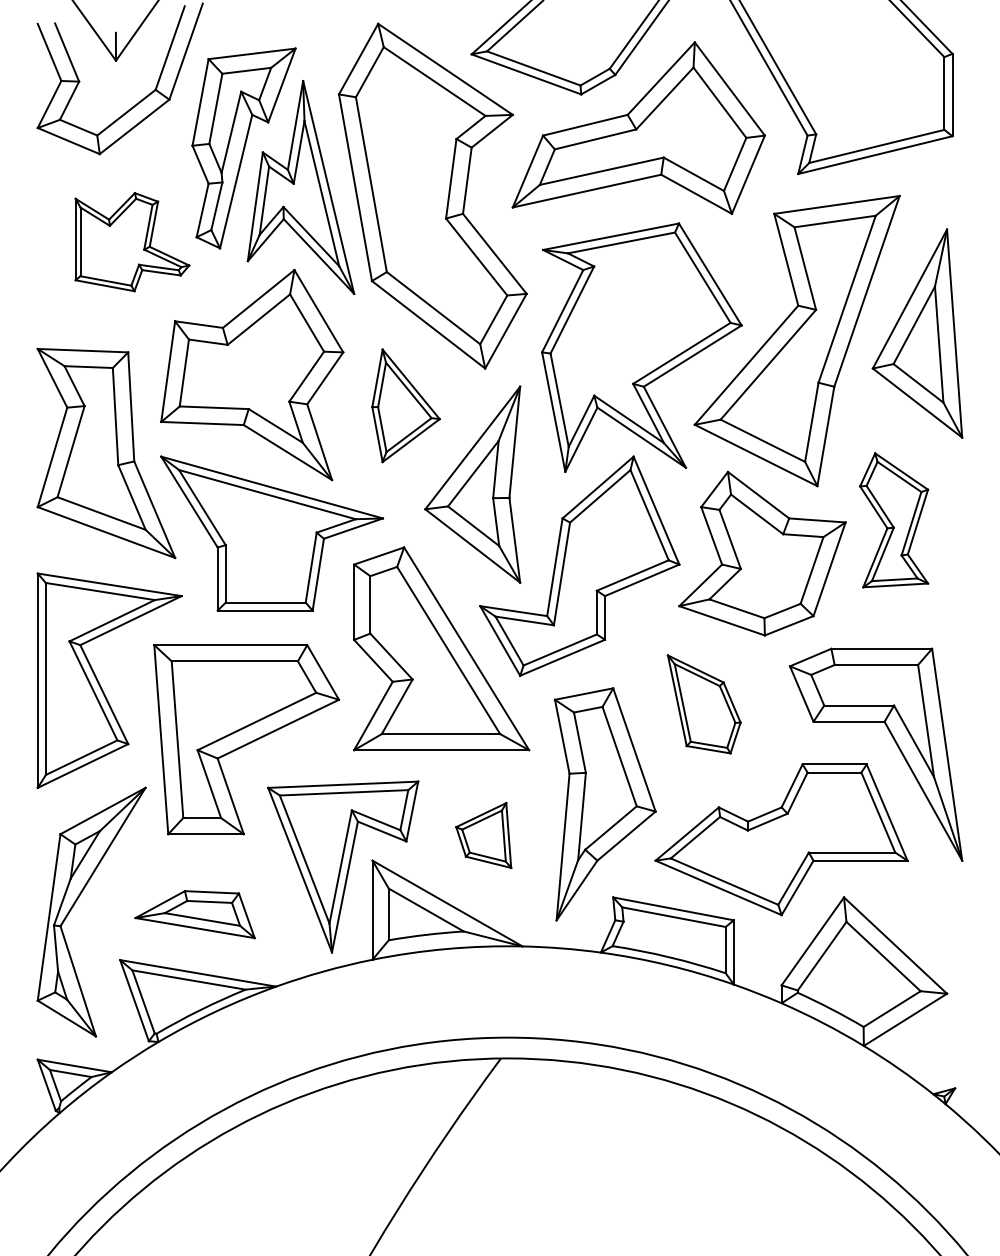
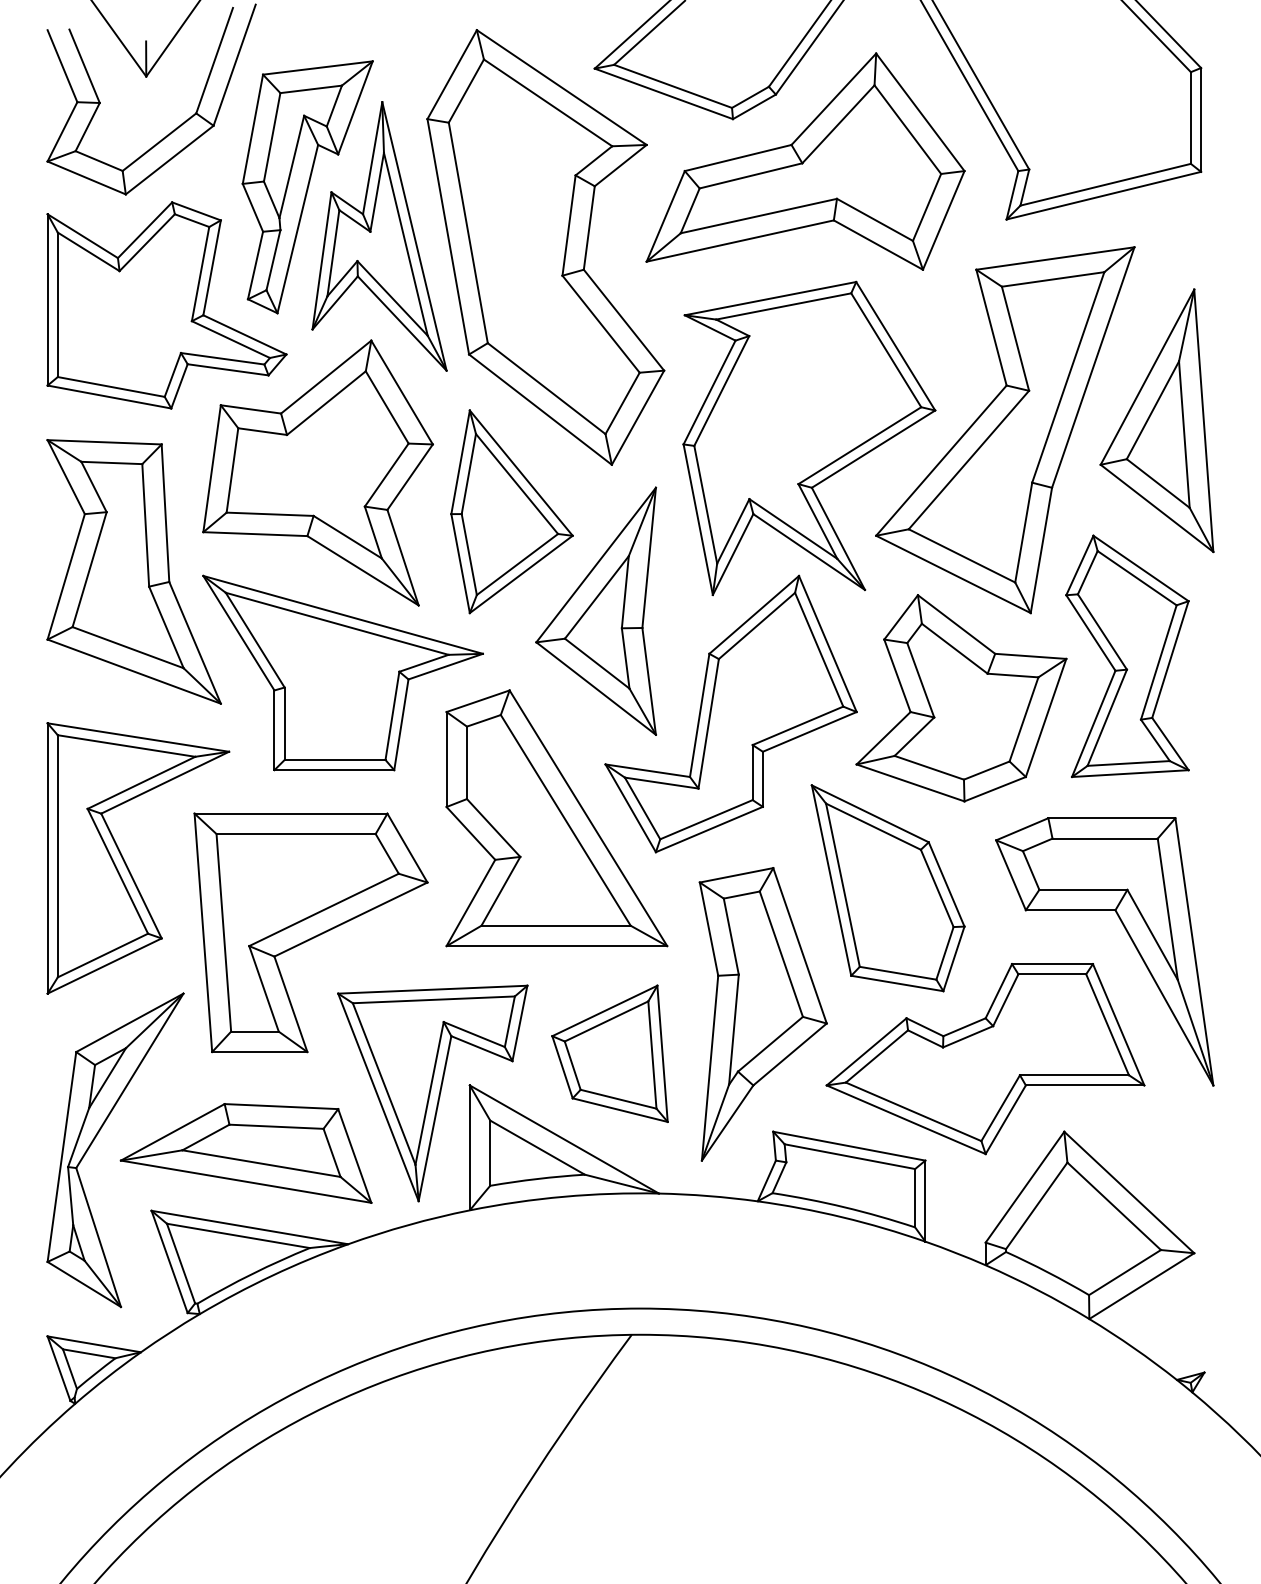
part: (132, 242) -> (166, 305), size x1.67
part: (405, 405) -> (511, 511), size x1.43
part: (894, 519) -> (1127, 655), size x1.43
part: (703, 704) -> (887, 888), size x1.67
part: (483, 835) -> (609, 1053), size x1.67
part: (194, 914) -> (245, 1153), size x1.67

